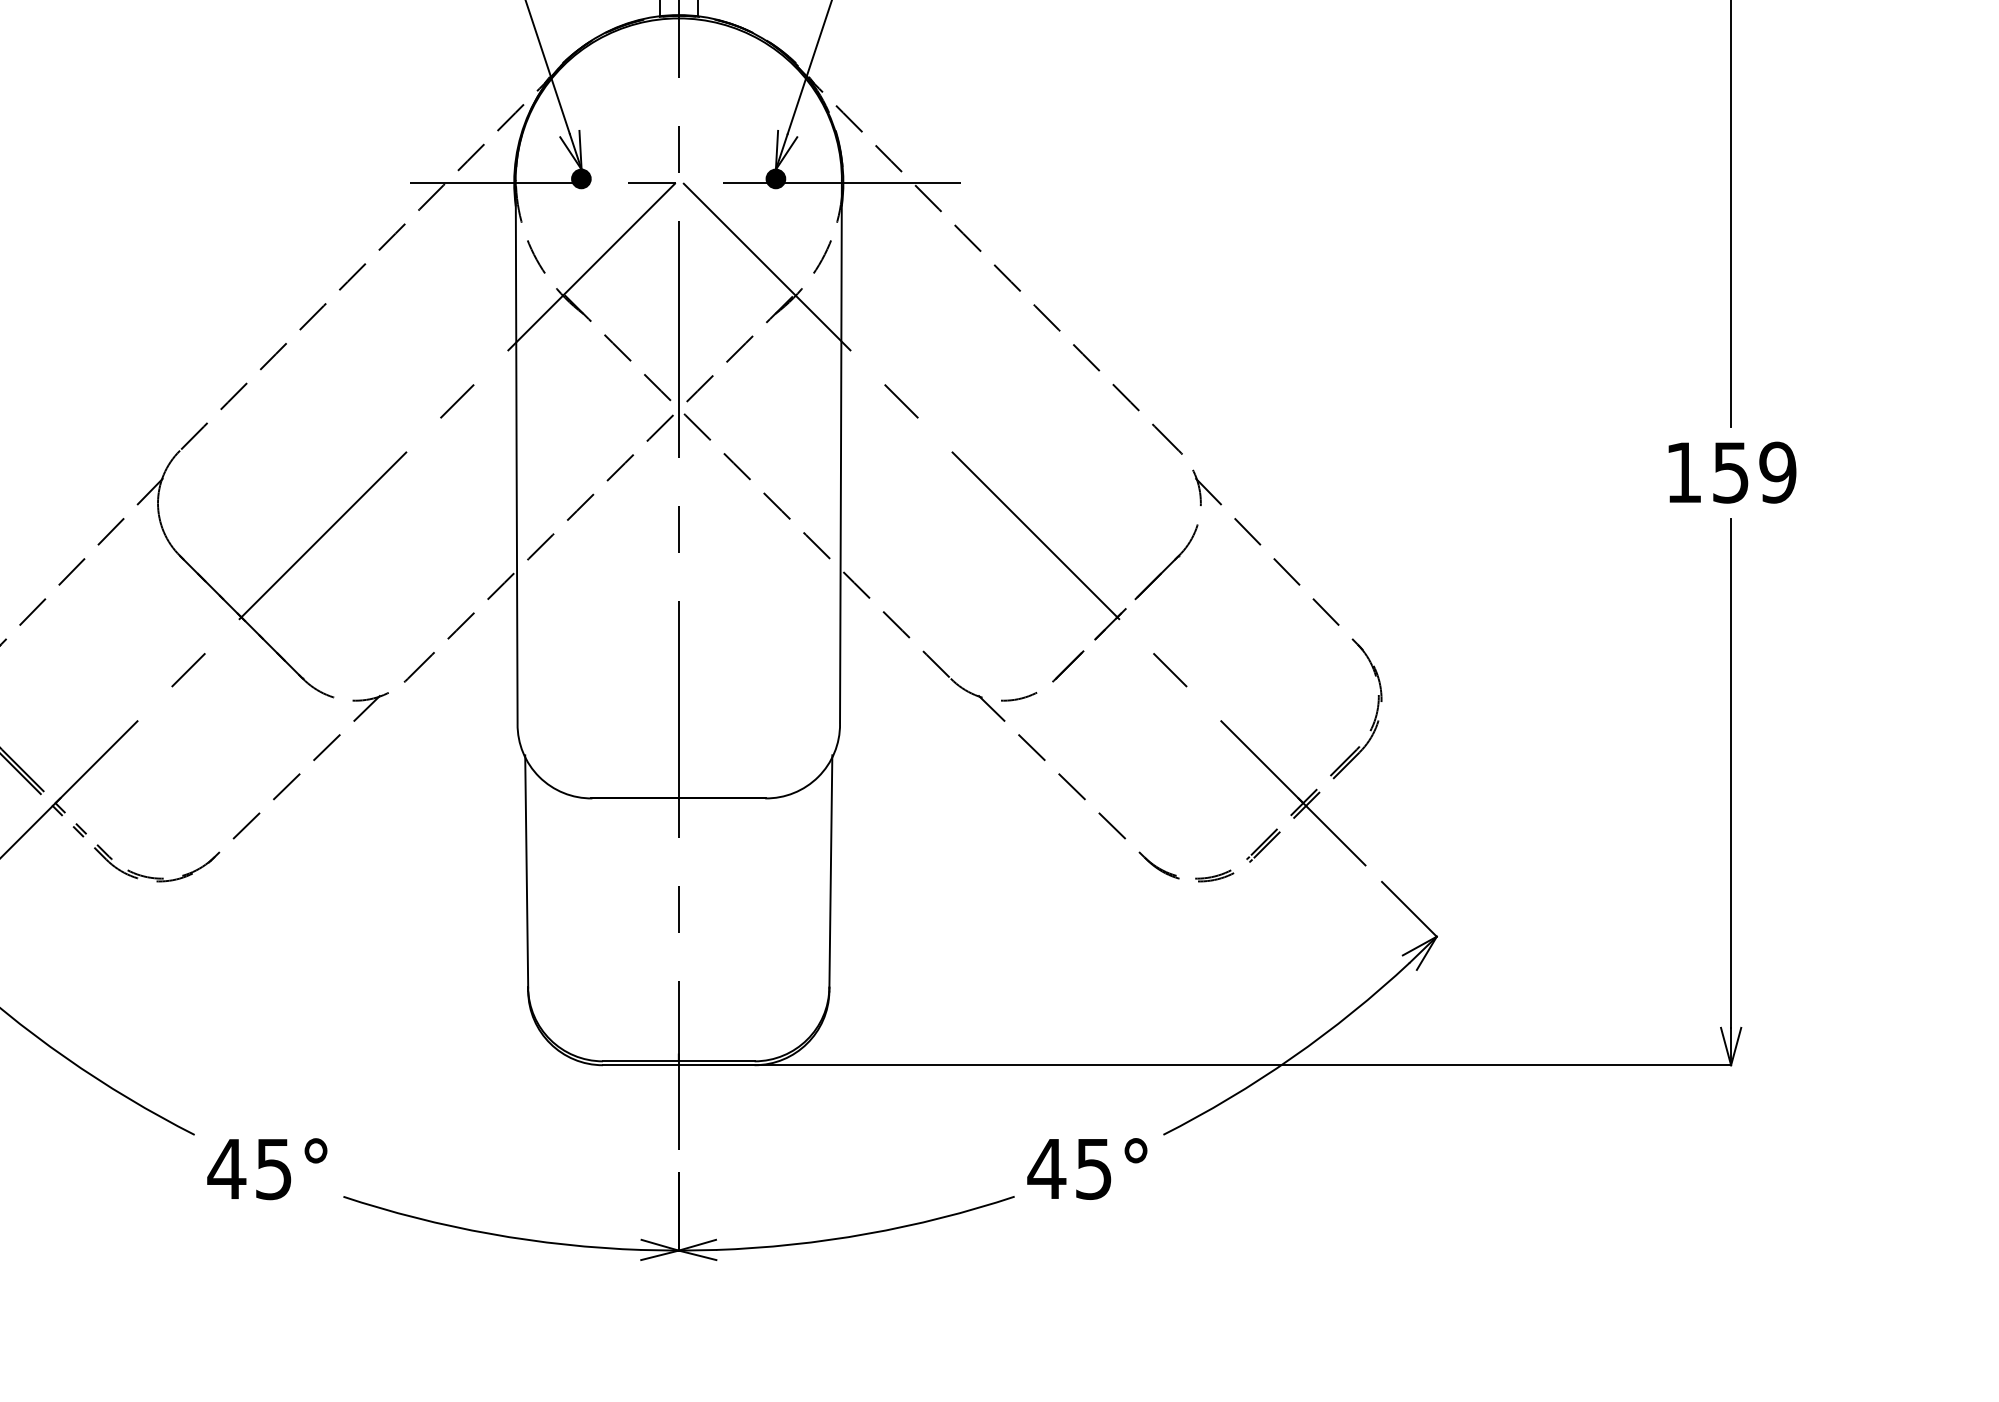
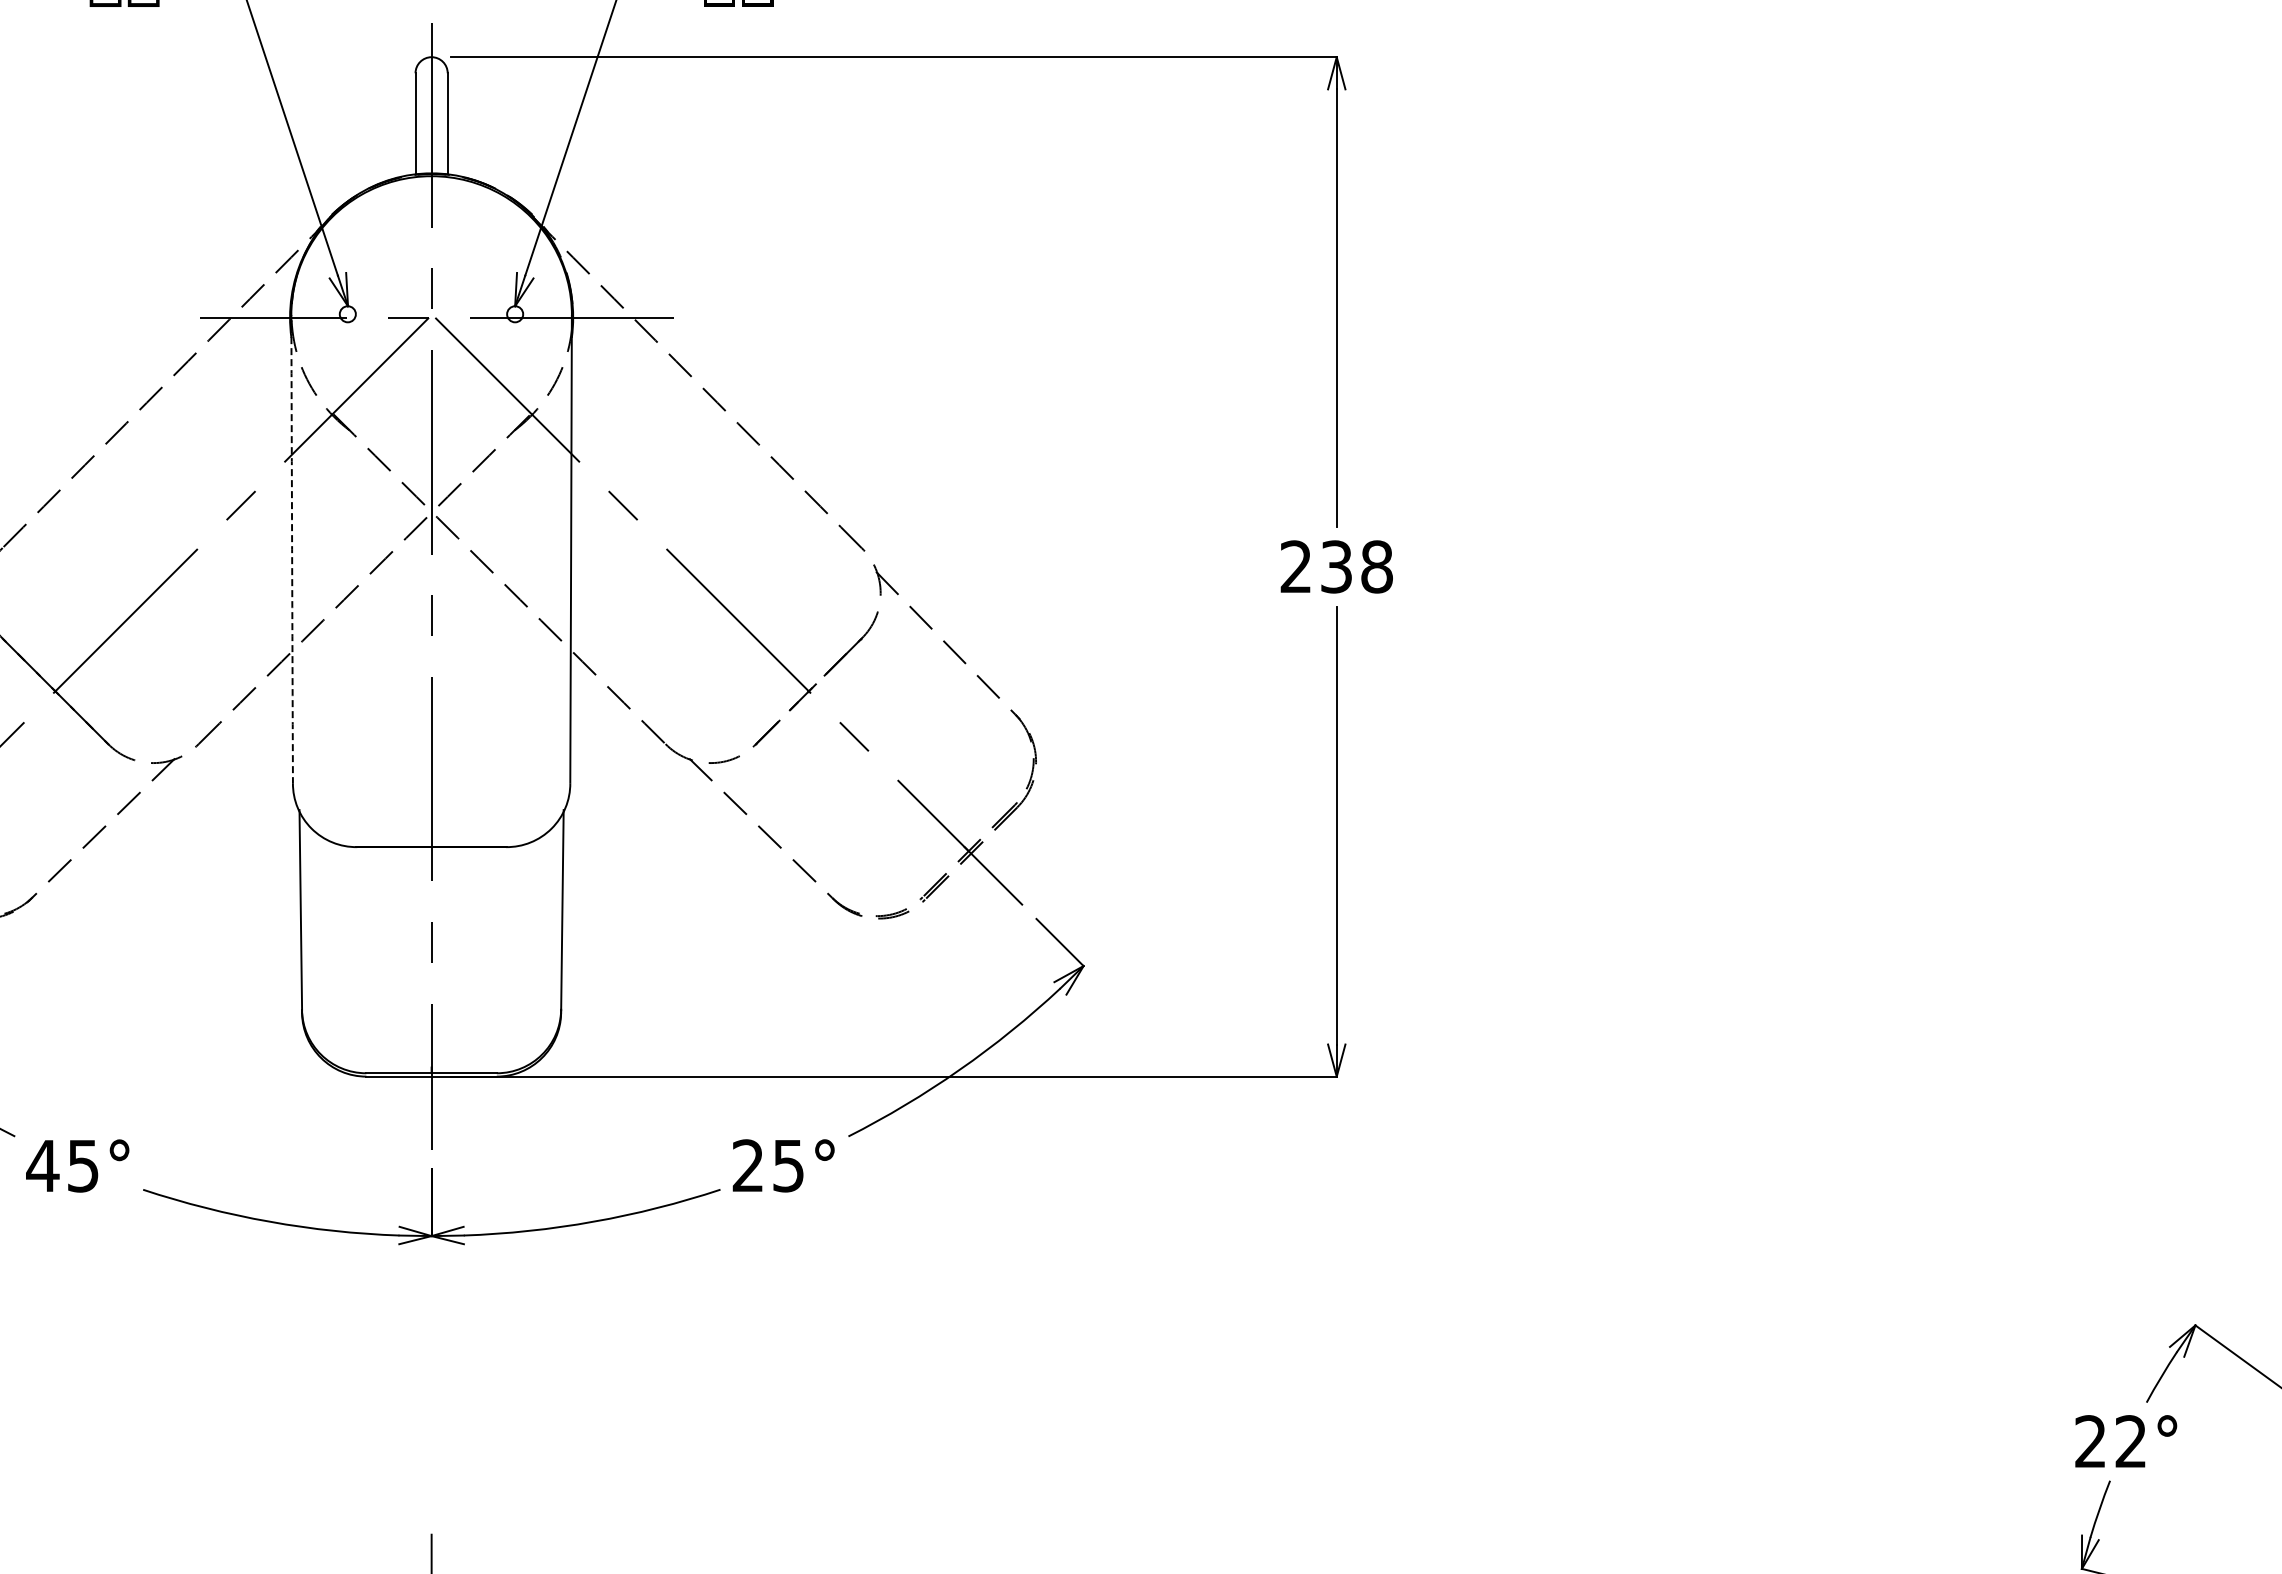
fill: (580, 179) -> (347, 314), removed
fill: (776, 179) -> (515, 314), removed
arc: (517, 452) -> (292, 549), solid -> dashed
text: (1730, 472) -> (1336, 566), 159 -> 238
text: (1046, 1168) -> (747, 1165), 45° -> 25°

